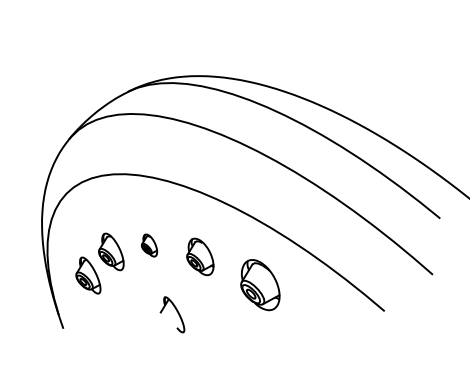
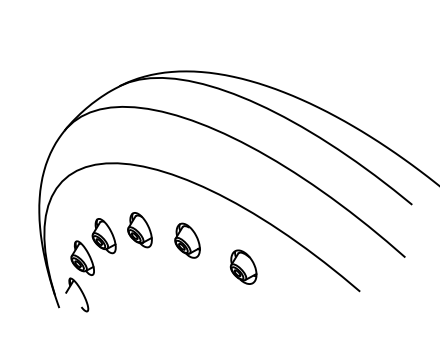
part: (149, 245) -> (139, 230), size x1.67
part: (259, 285) -> (242, 267), size x0.71
part: (172, 314) -> (77, 294), moved

